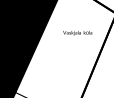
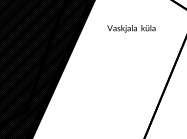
text: (77, 33) -> (131, 29), moved

